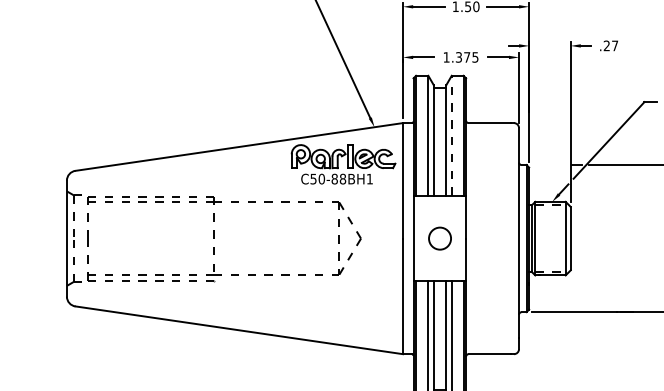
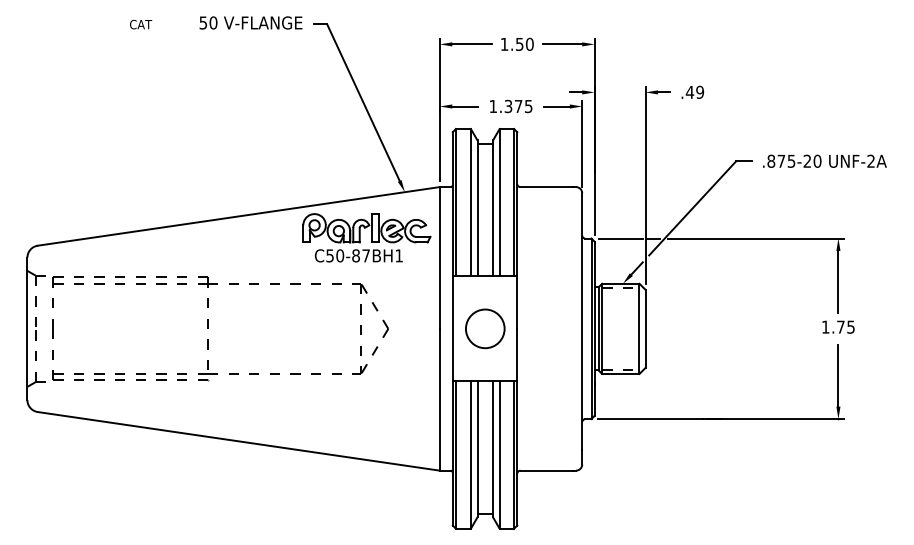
text: (610, 45) -> (694, 91), .27 -> .49
line: (451, 135) -> (499, 202), dashed -> solid
line: (551, 164) -> (621, 238), added
text: (343, 178) -> (366, 255), C50-88BH1 -> C50-87BH1
circle: (439, 238) -> (484, 328), size x1.43

